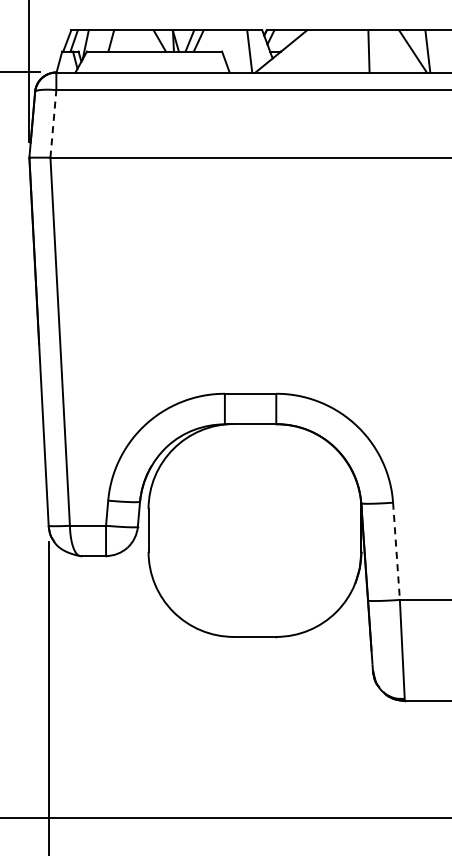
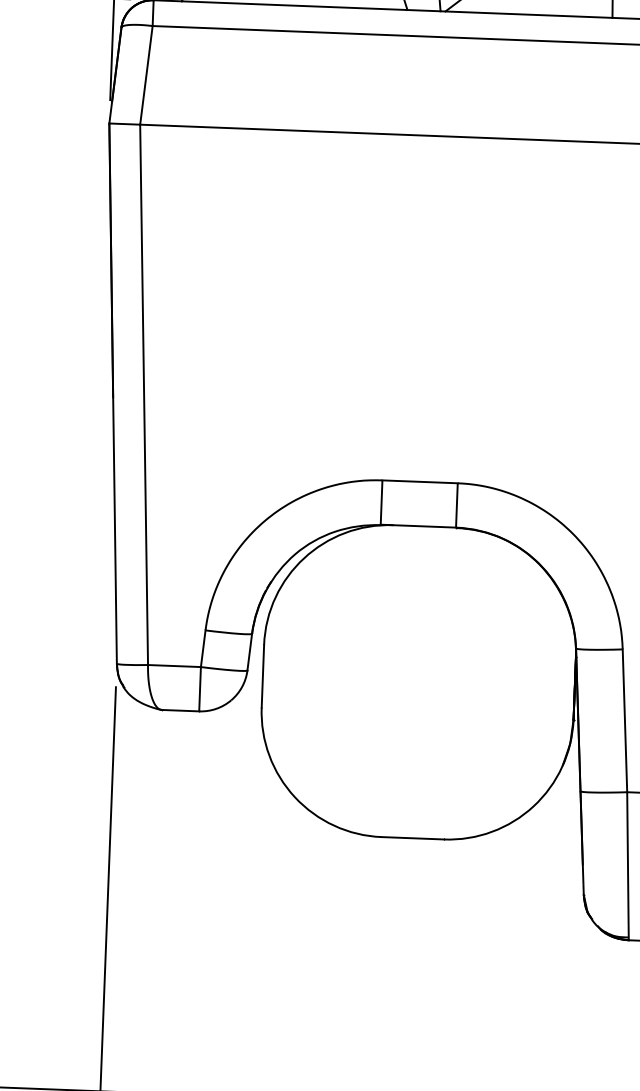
line: (53, 123) -> (146, 74), dashed -> solid
line: (396, 551) -> (624, 721), dashed -> solid

